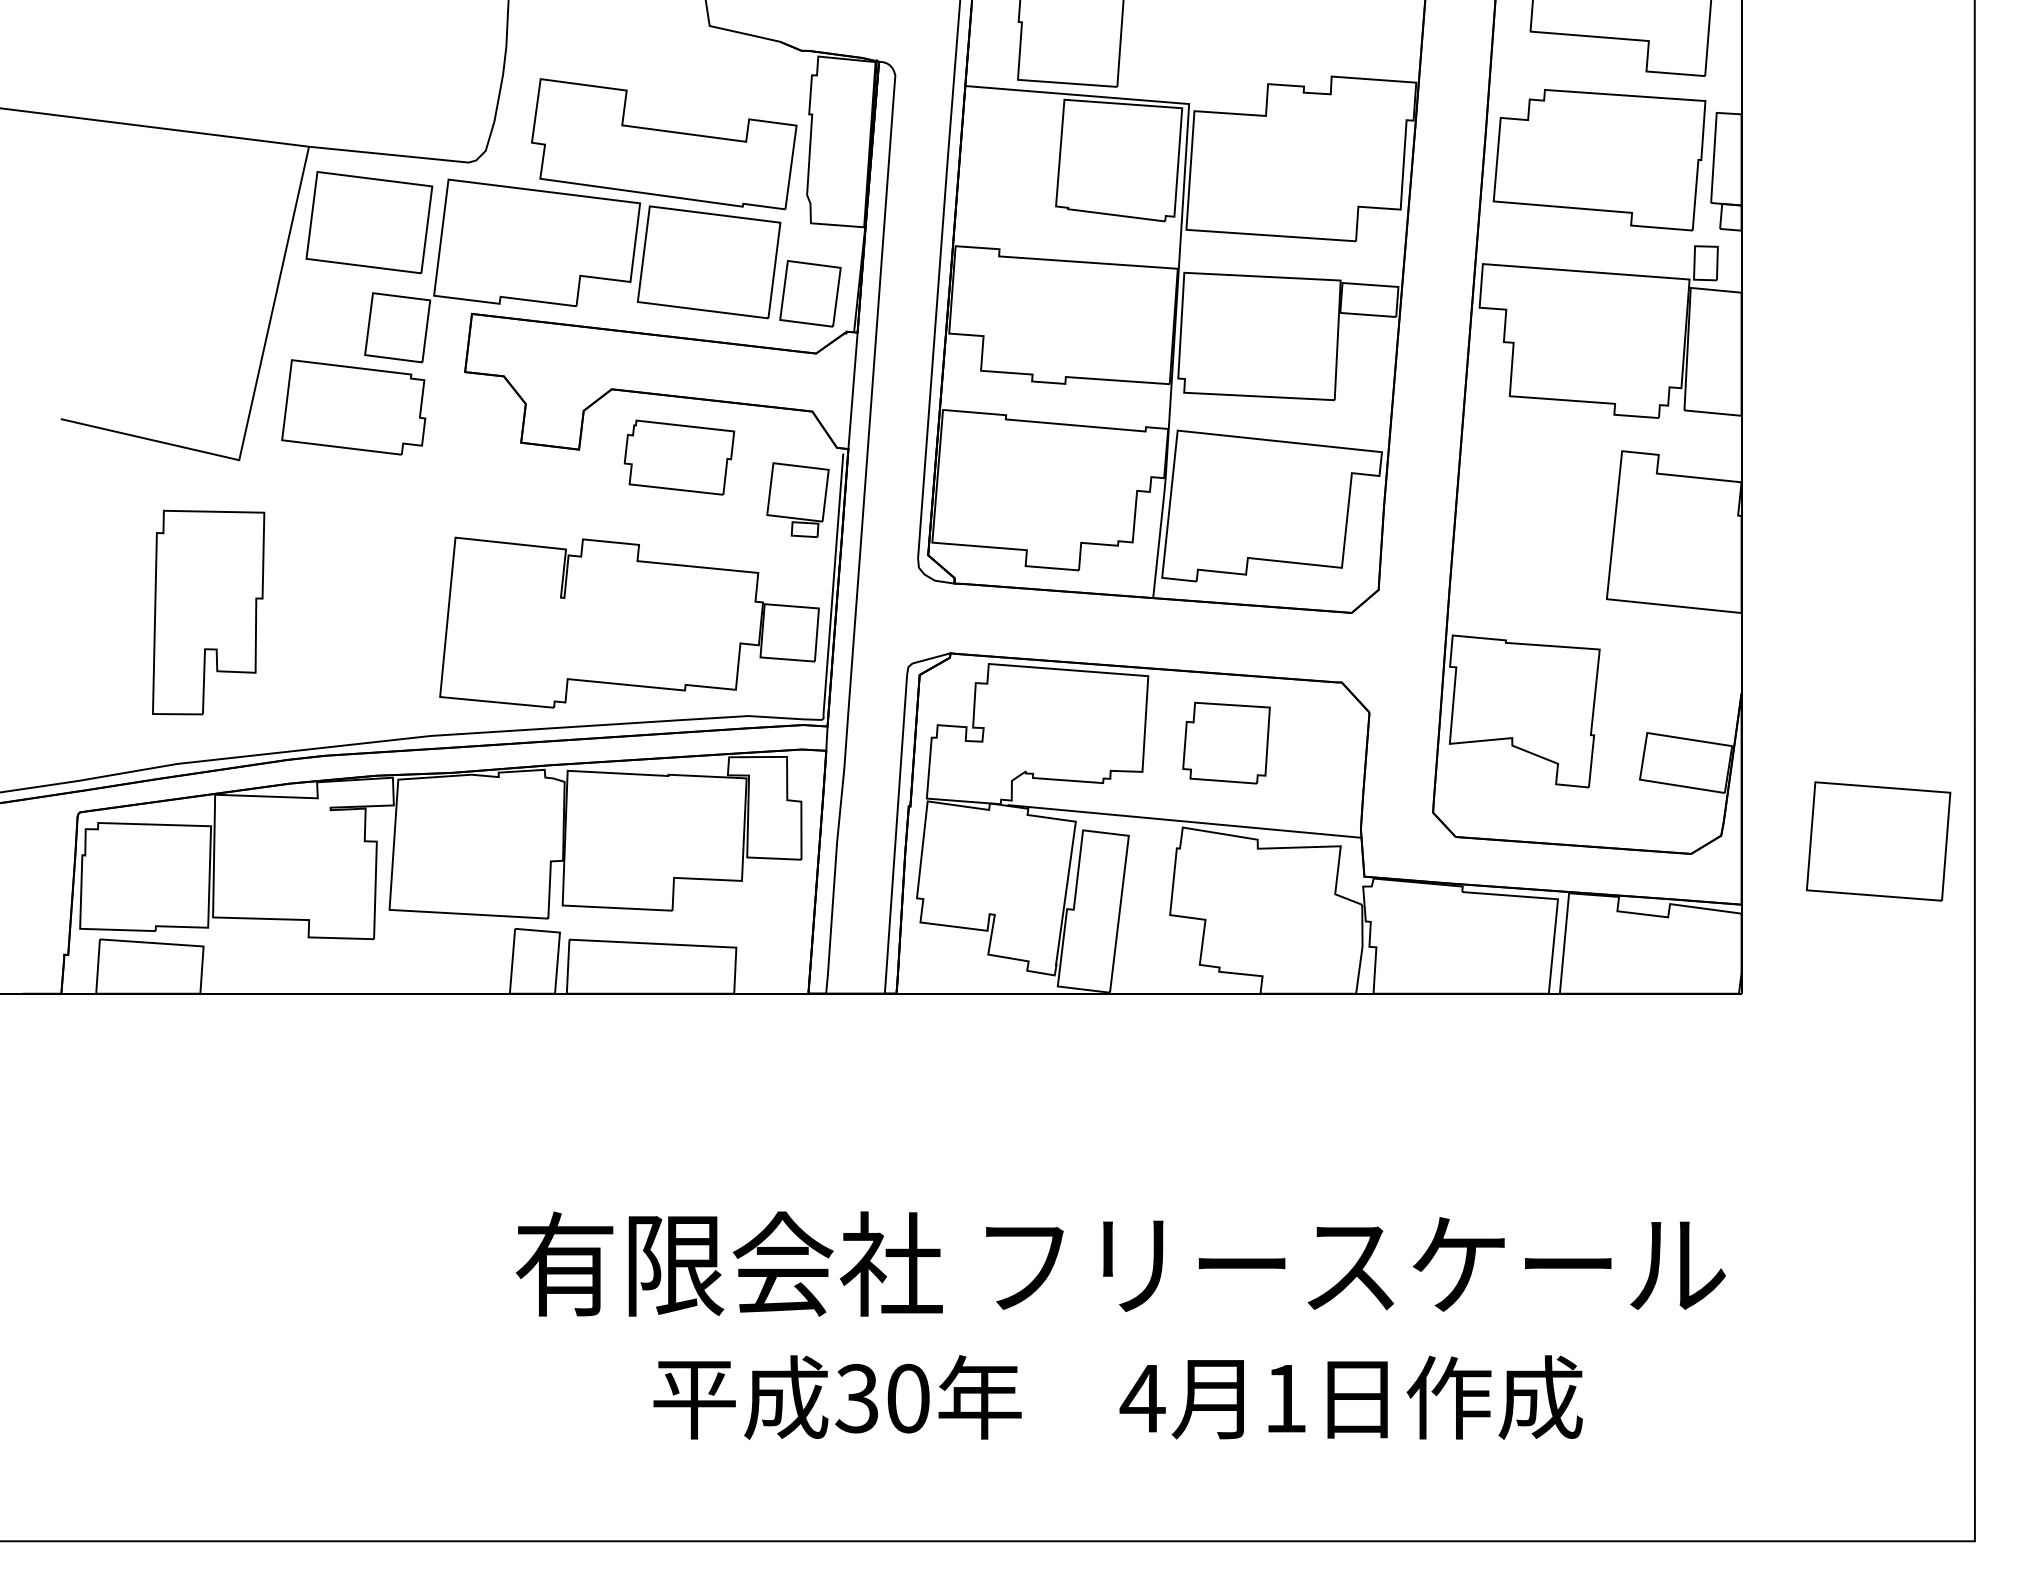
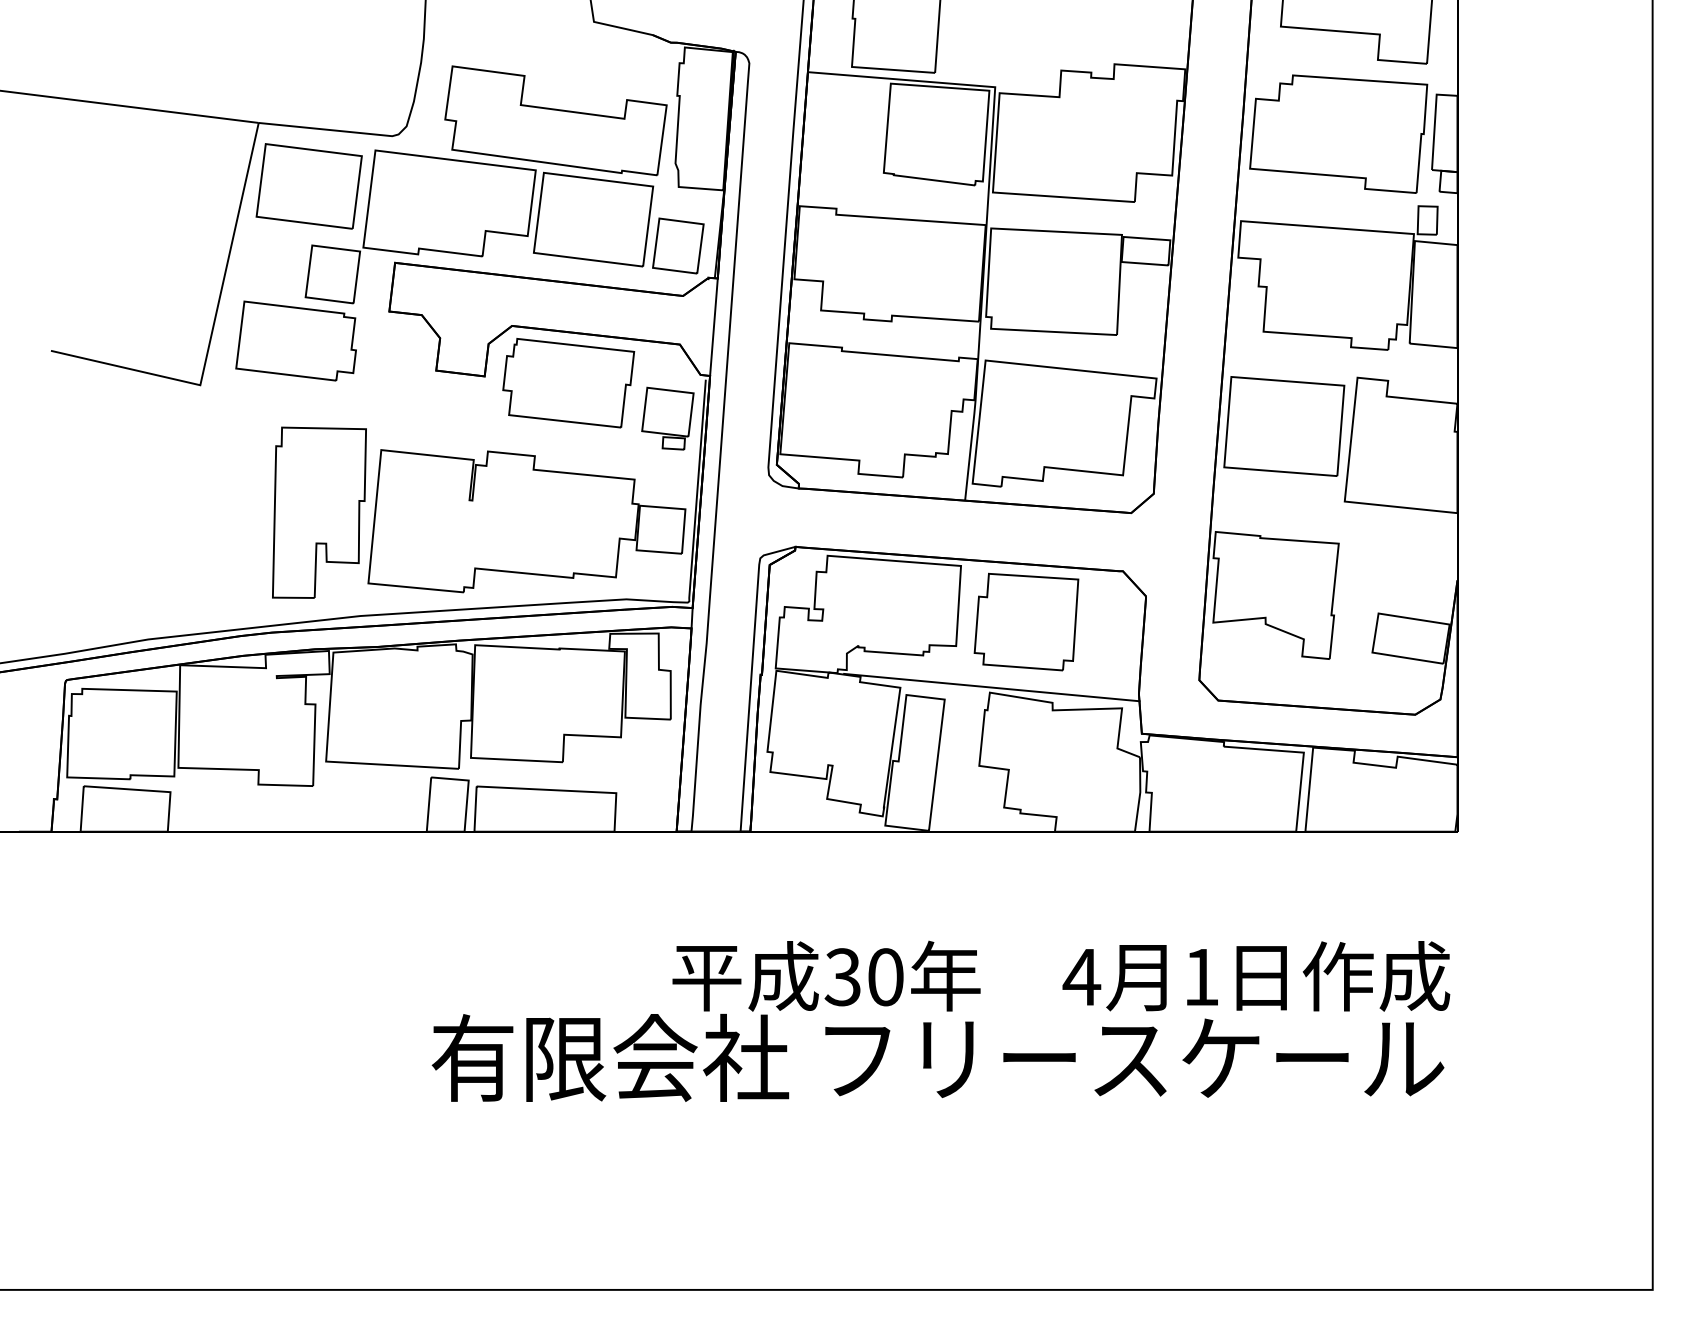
part: (679, 457) -> (568, 382), size x1.43
part: (208, 612) -> (319, 512), moved
part: (1226, 742) -> (1026, 621), size x1.43
part: (1878, 841) -> (1284, 426), moved
text: (1117, 1397) -> (1060, 976), moved

